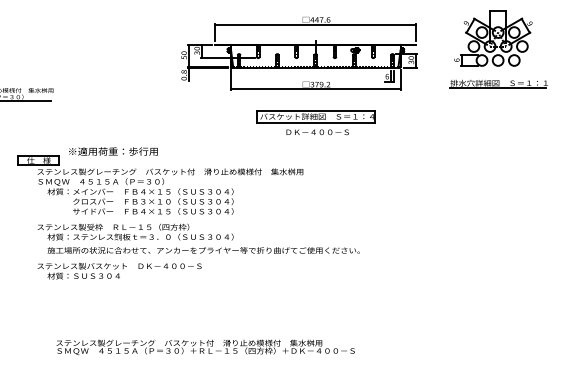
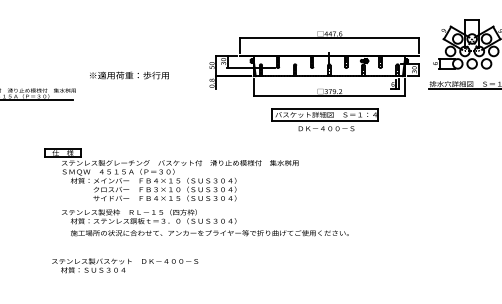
part: (299, 53) -> (314, 63), moved
part: (315, 122) -> (324, 119), moved
text: (113, 151) -> (129, 75), moved
text: (119, 271) -> (125, 266), moved

